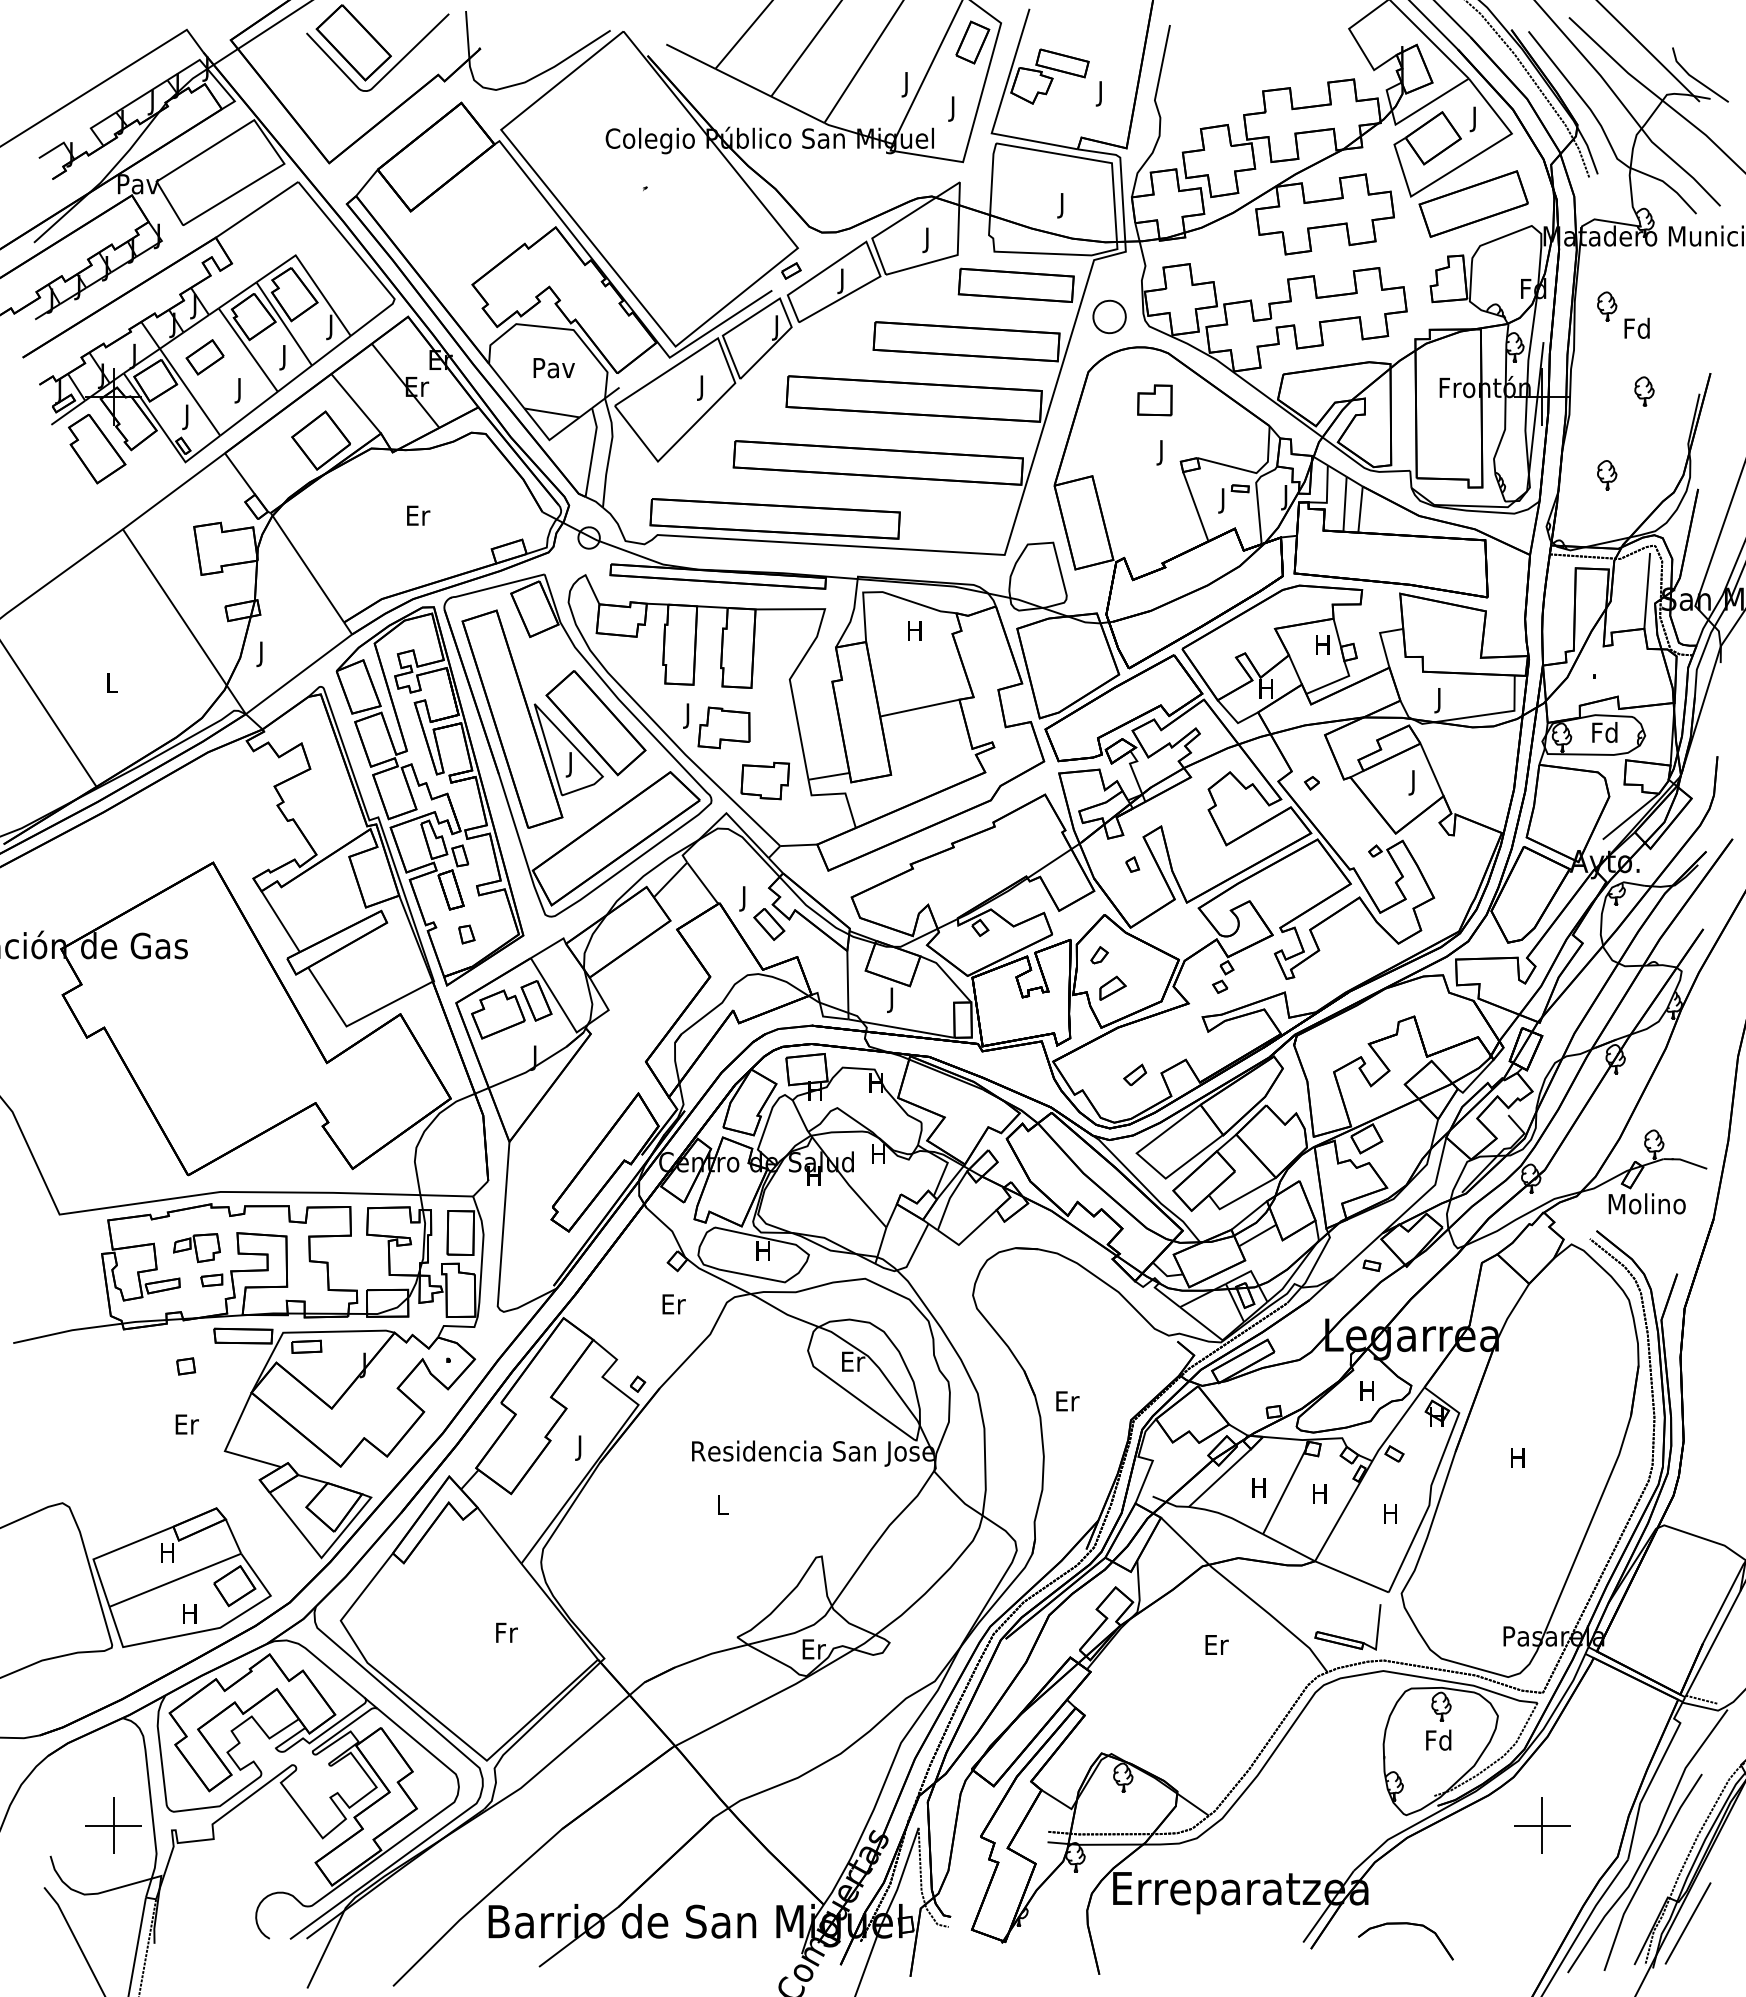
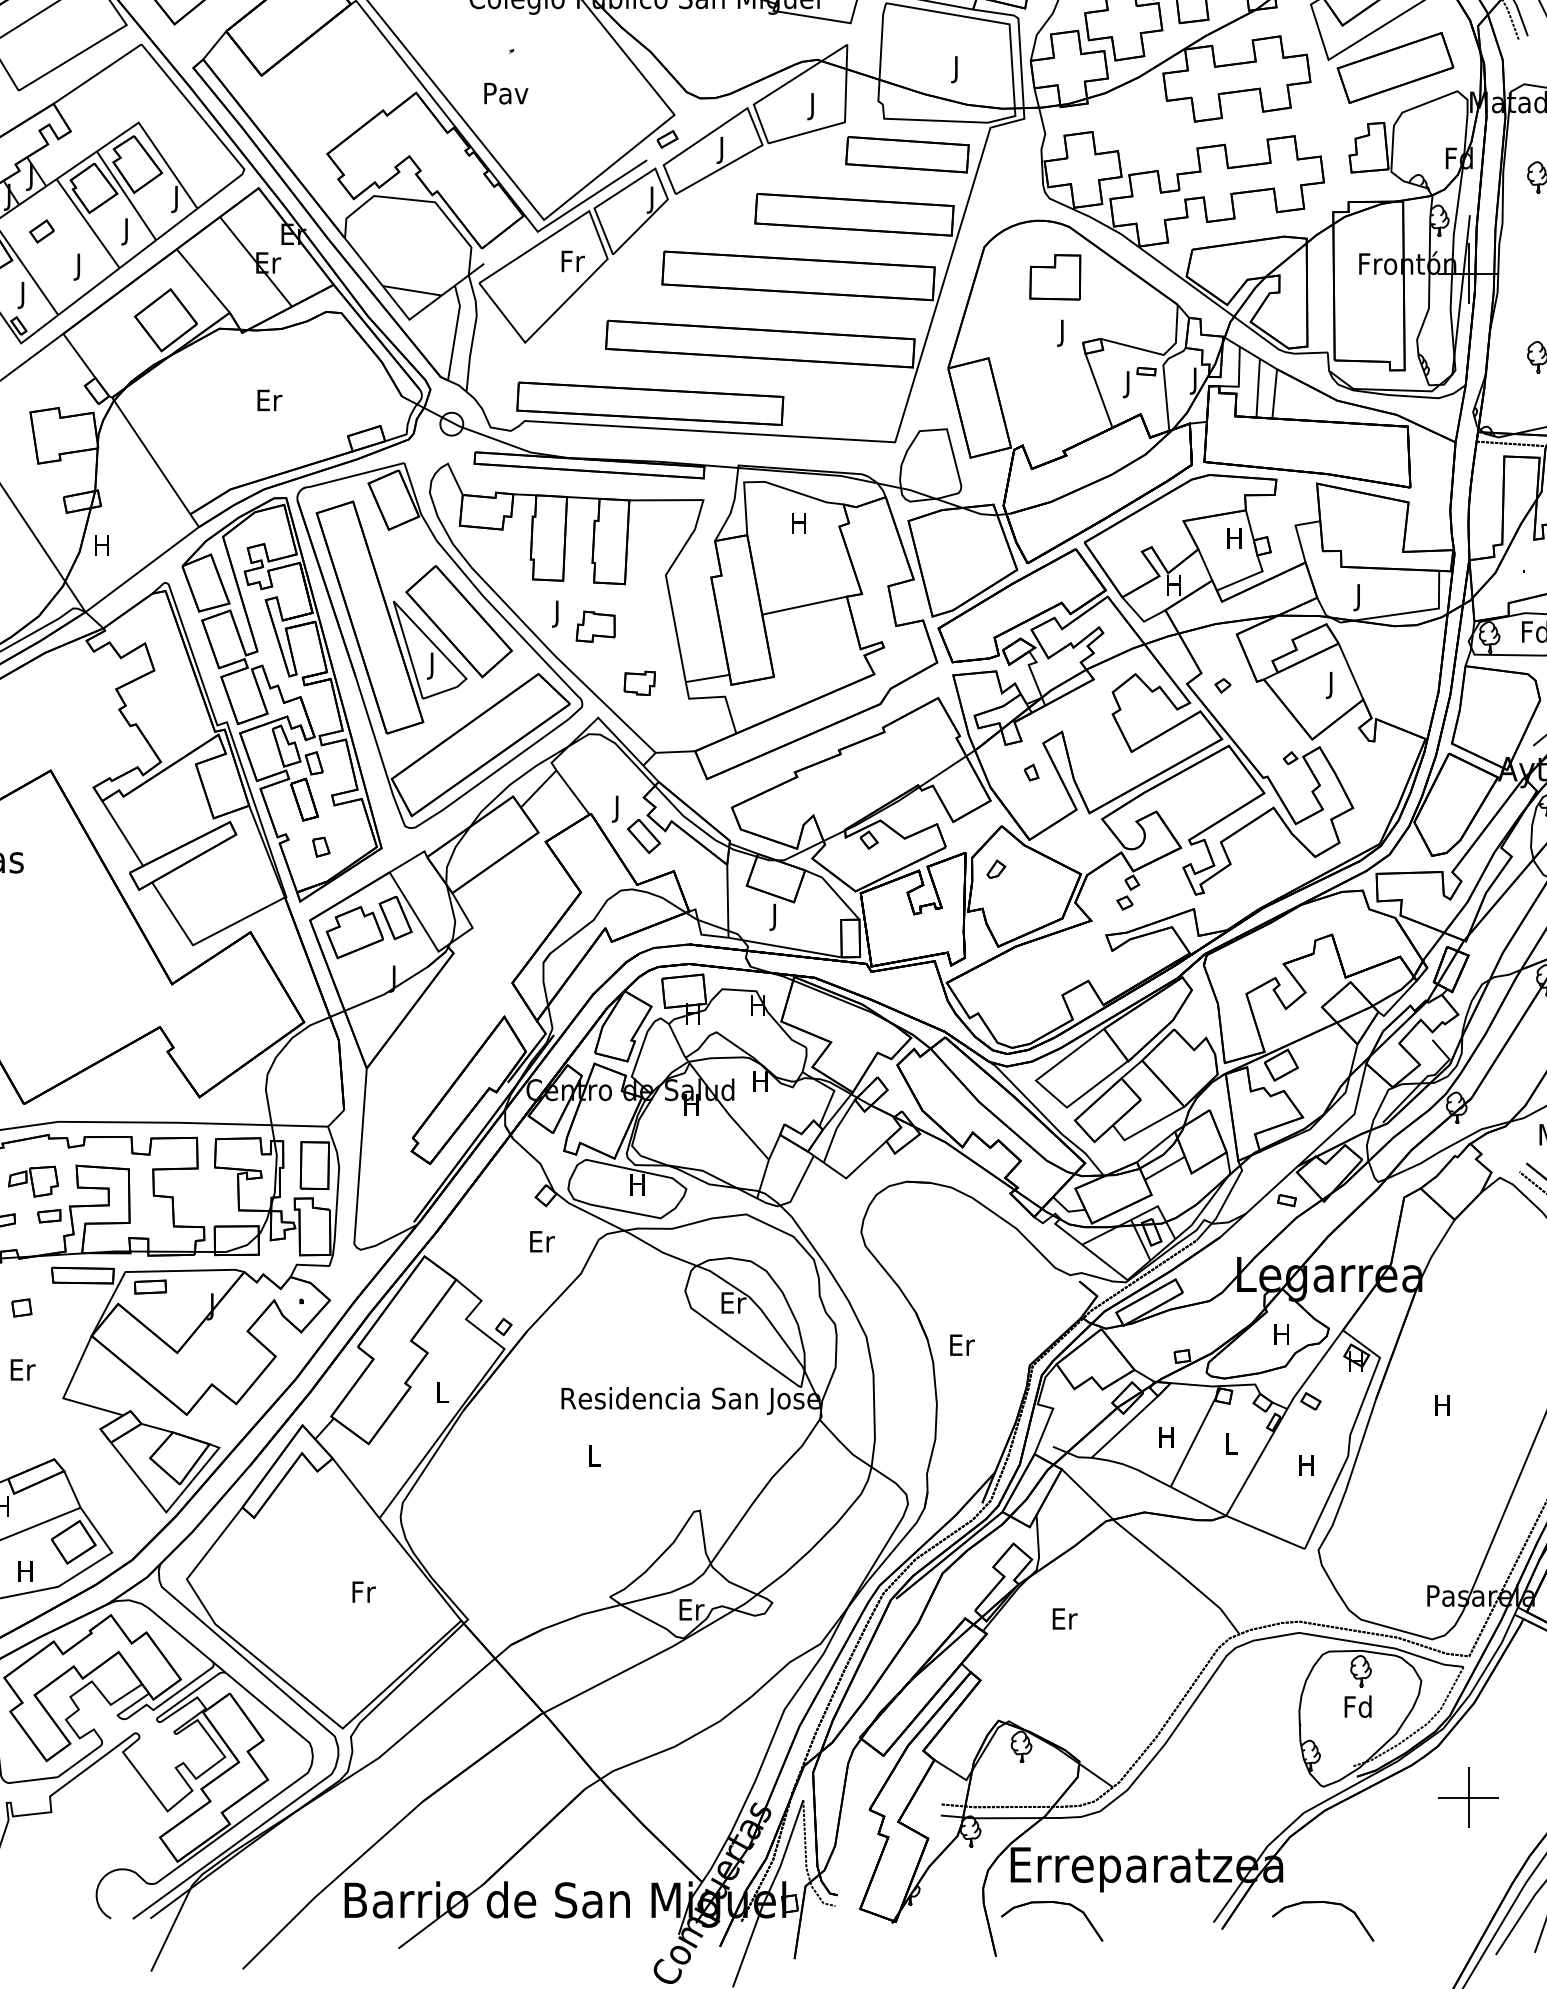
part: (1109, 316) -> (1006, 187), removed
part: (204, 357) -> (41, 231), size x0.6
text: (553, 368) -> (505, 94), moved
text: (702, 387) -> (572, 263), J -> Fr
part: (1154, 400) -> (1054, 277), size x1.4
text: (260, 654) -> (101, 548), J -> H
part: (723, 727) -> (595, 626), size x0.7
part: (765, 780) -> (639, 682), size x0.6
part: (1112, 987) -> (1010, 903), removed
part: (1134, 1074) -> (1033, 996), removed
text: (580, 1447) -> (442, 1394), J -> L
text: (1319, 1493) -> (1230, 1443), H -> L
part: (1345, 1637) -> (1258, 1597), removed
text: (1216, 1644) -> (1064, 1618), moved
part: (1151, 1924) -> (1051, 1903), added

